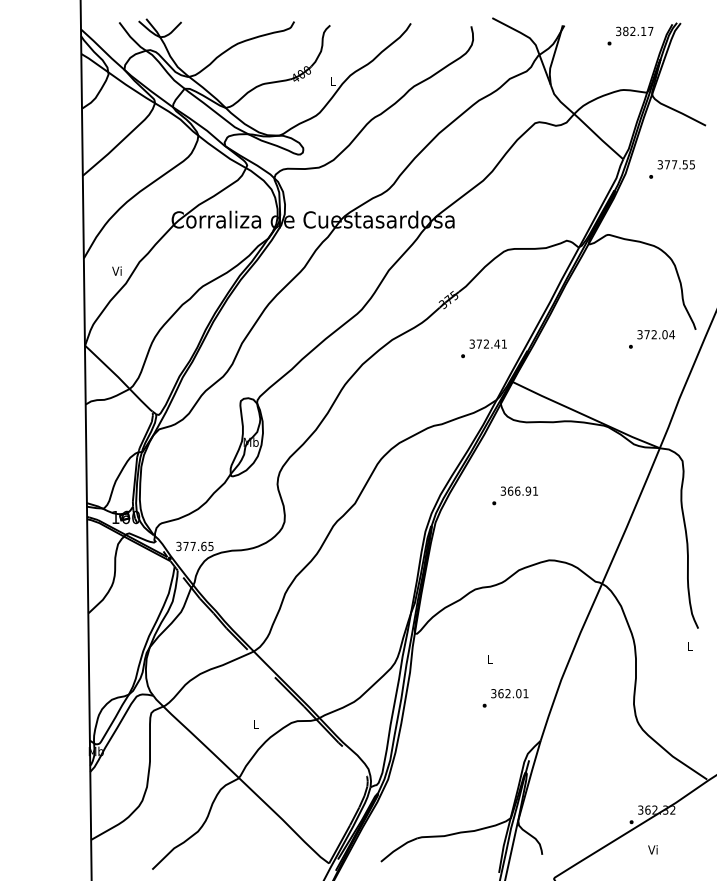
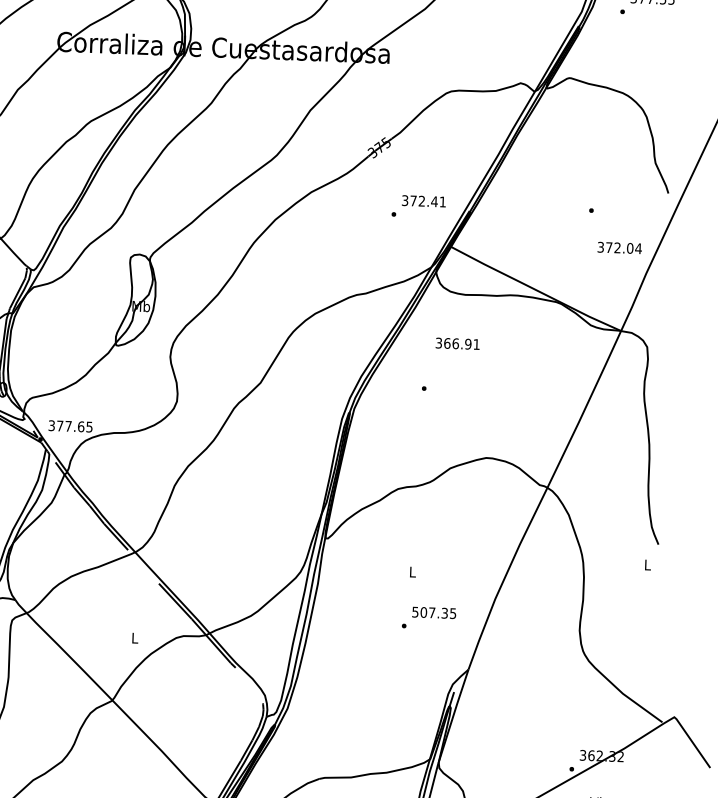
text: (656, 334) -> (620, 247), moved
text: (518, 490) -> (456, 342), moved
text: (509, 693) -> (433, 612), 362.01 -> 507.35

